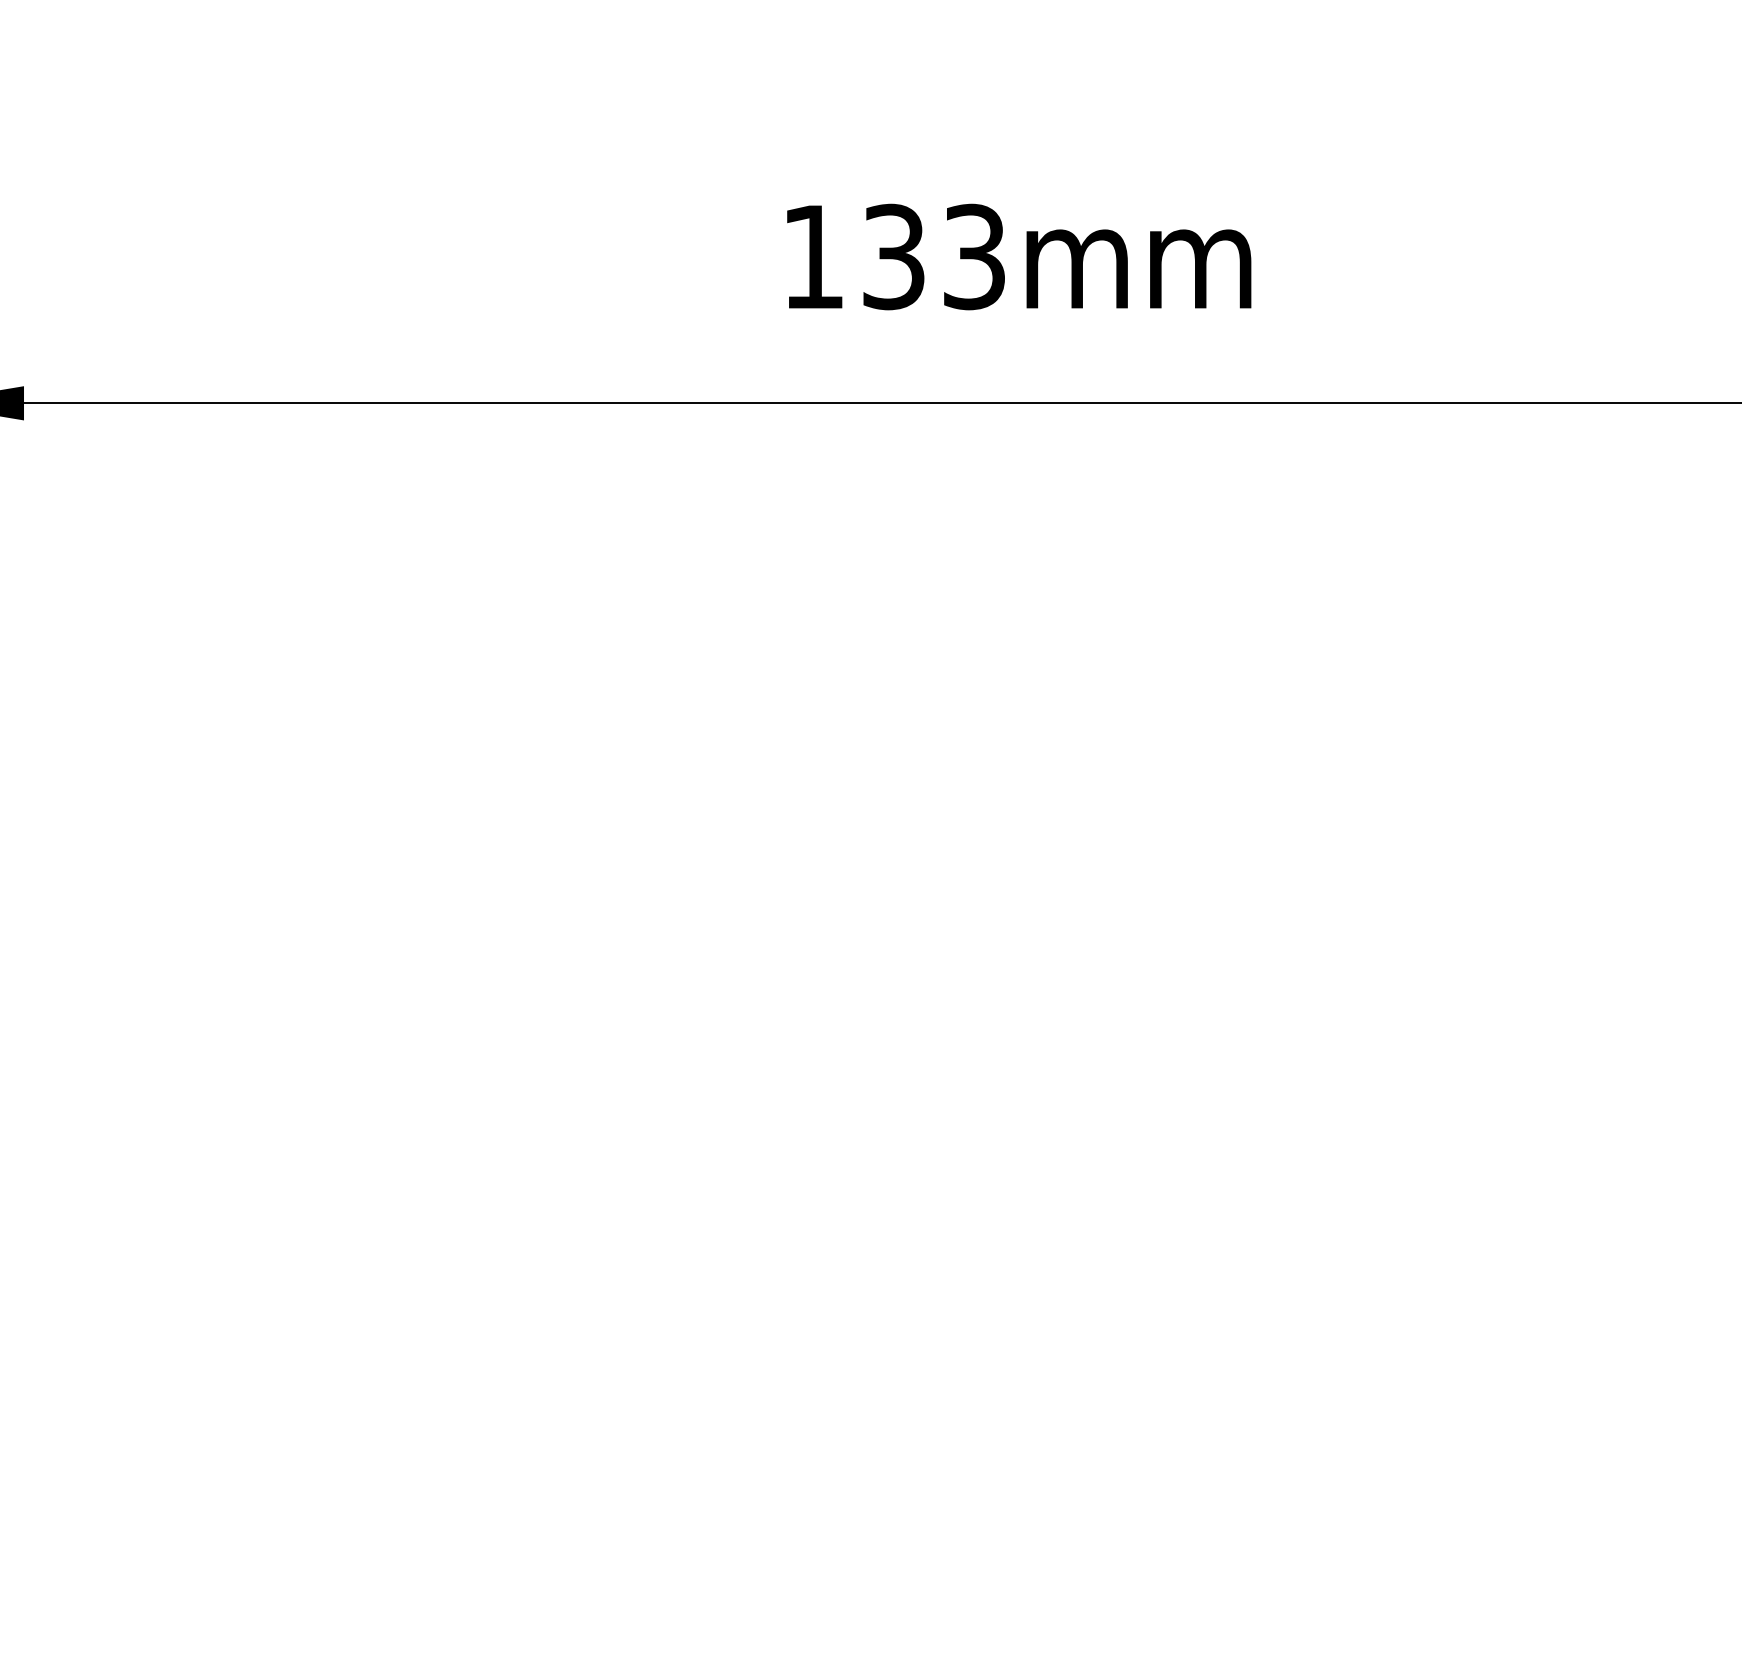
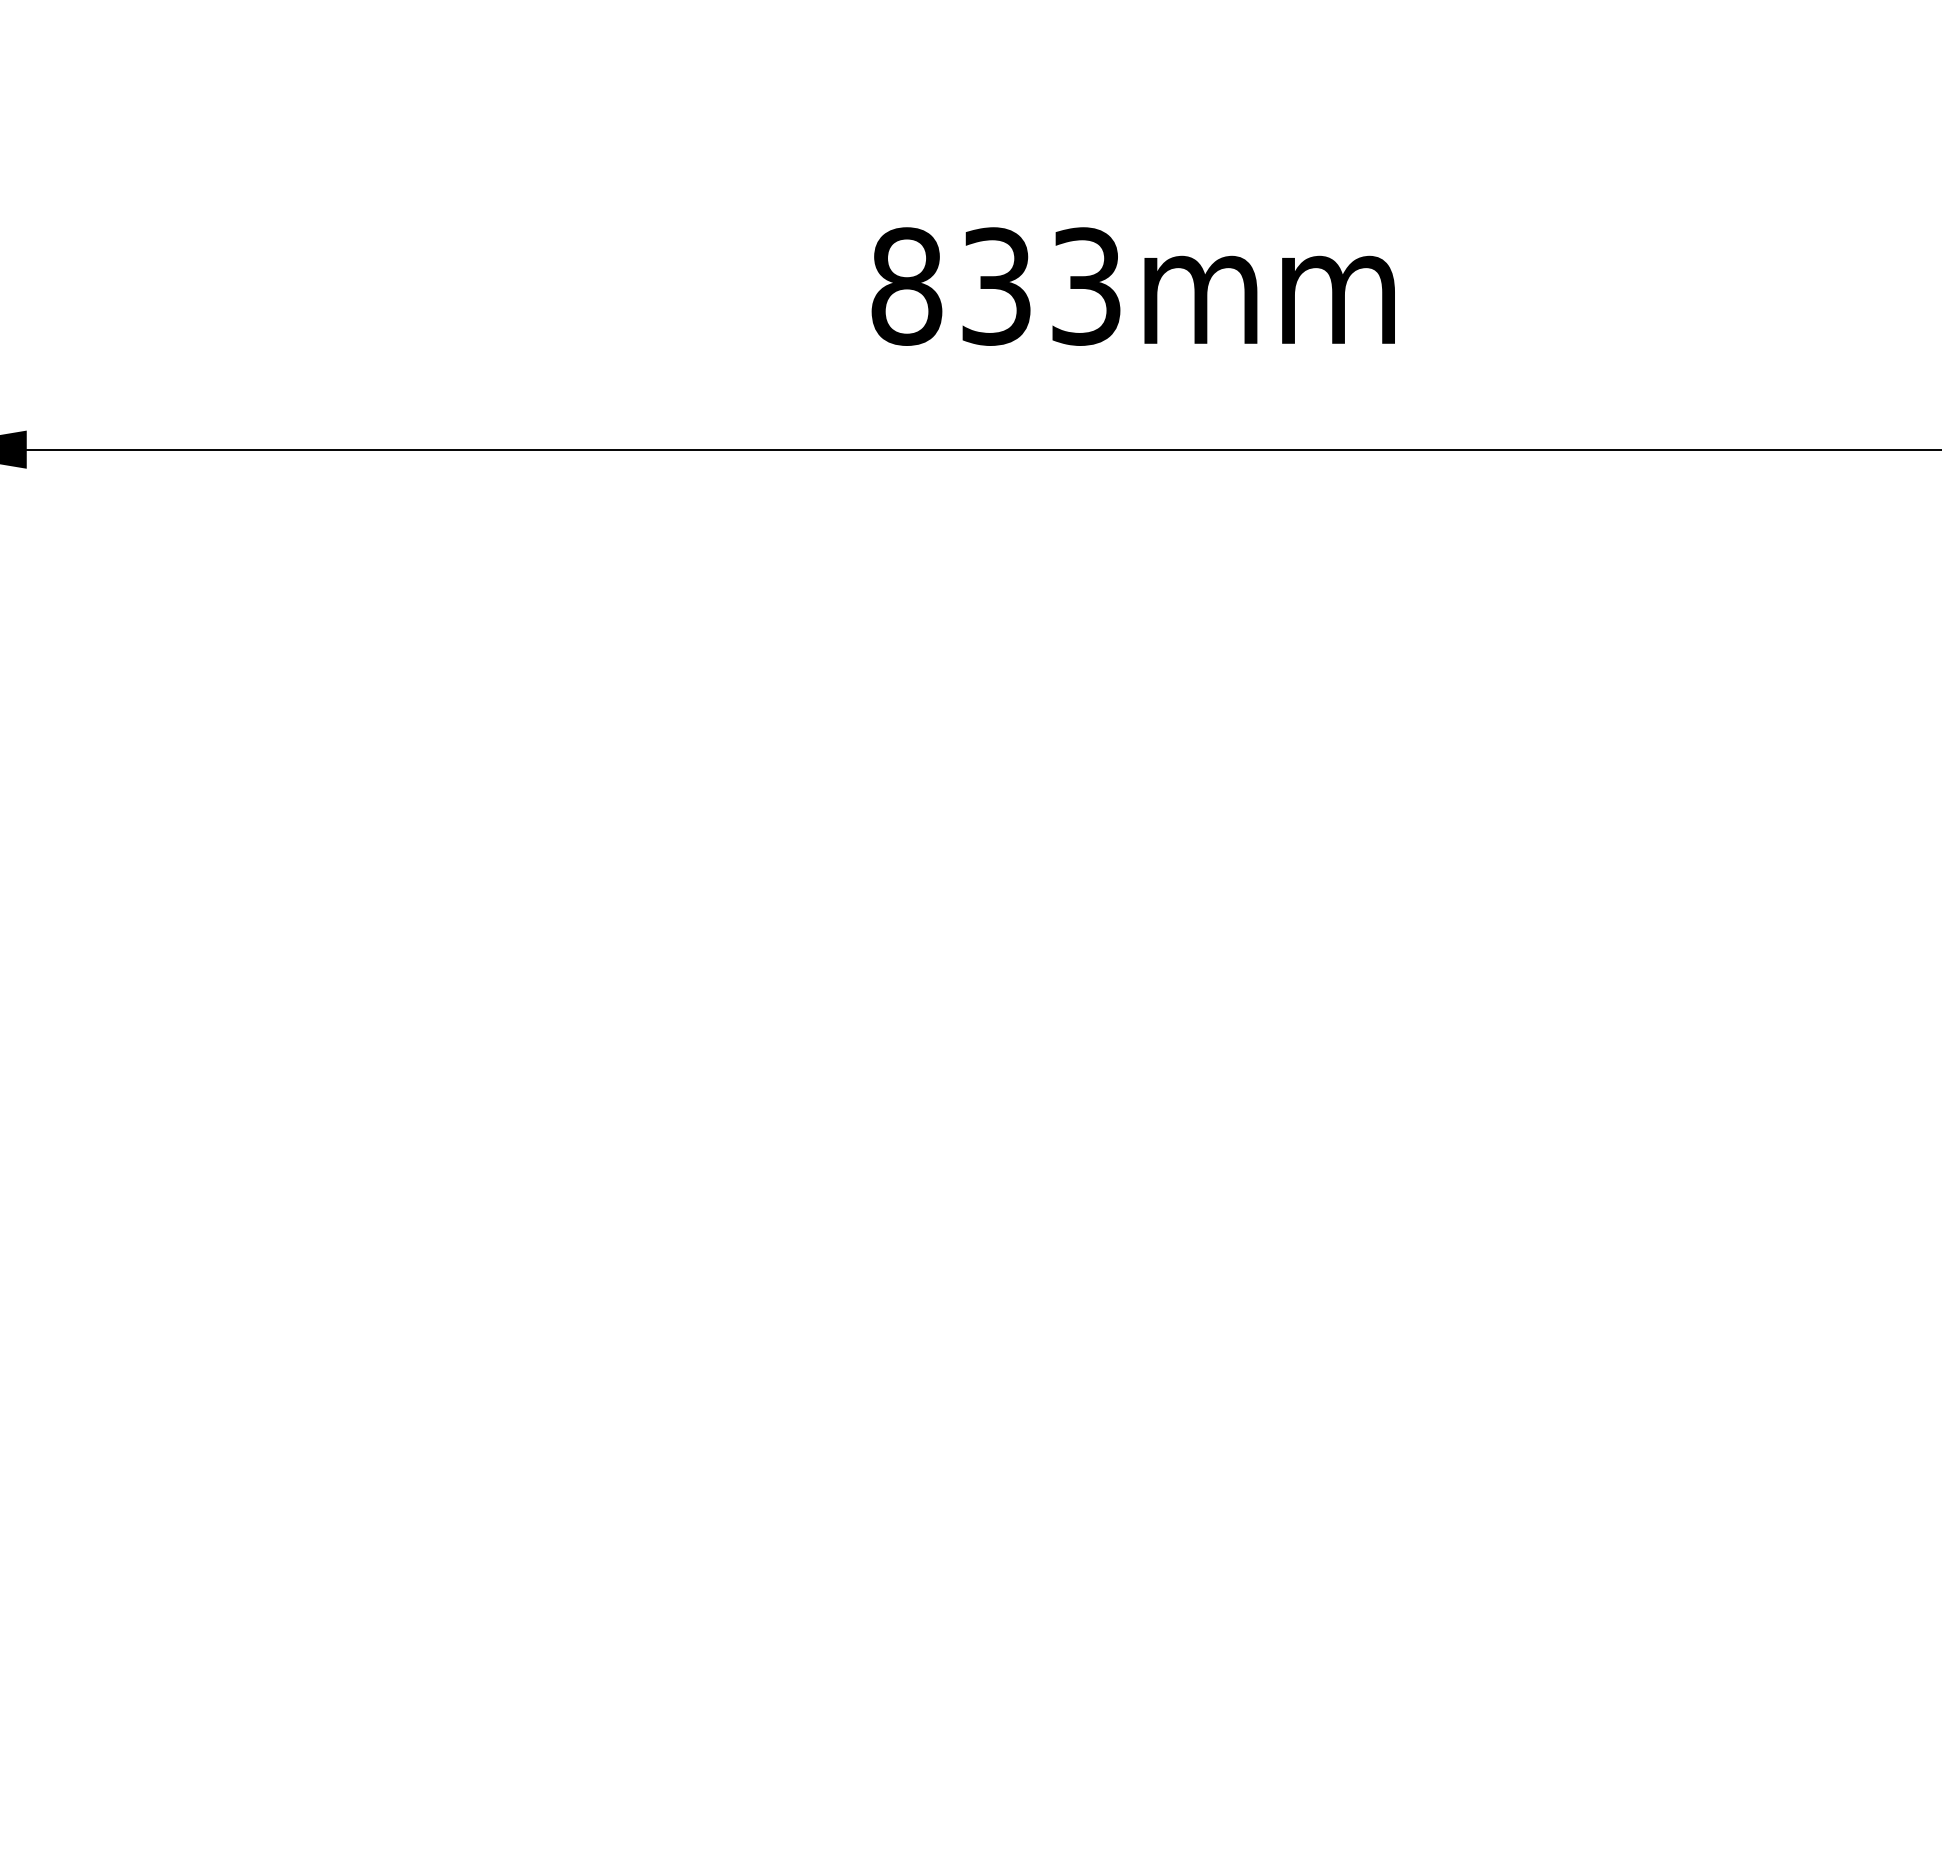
text: (813, 256) -> (906, 286), 133mm -> 833mm

